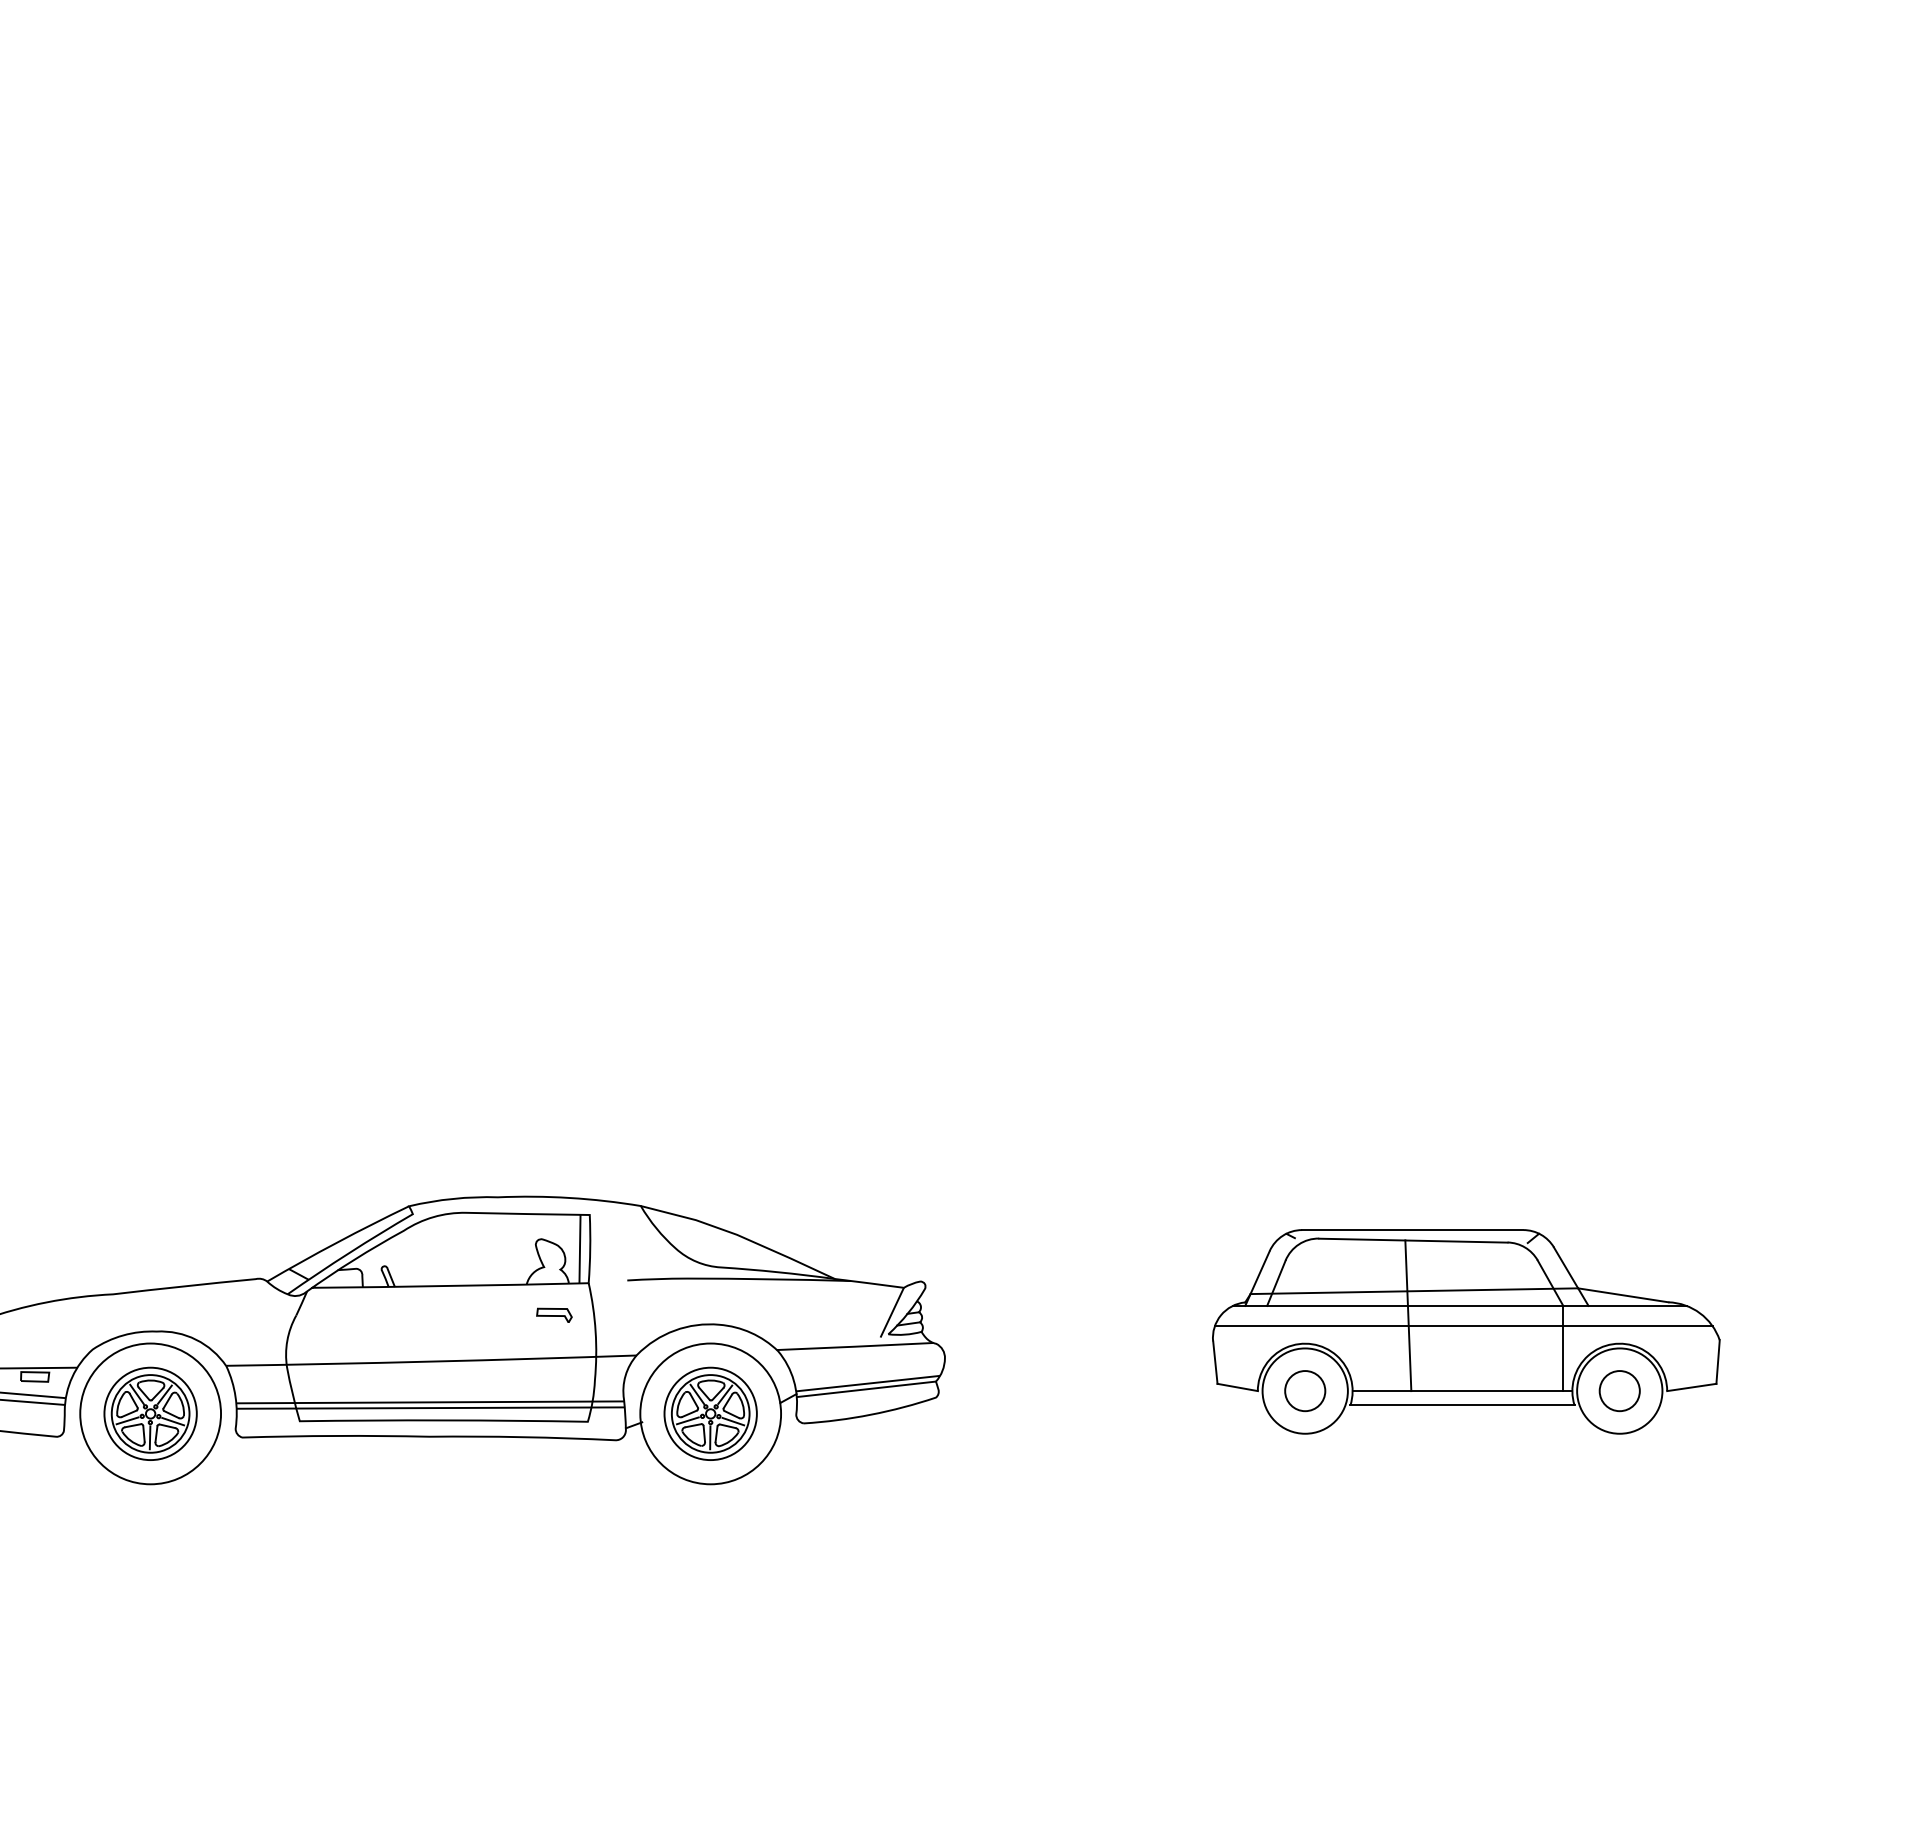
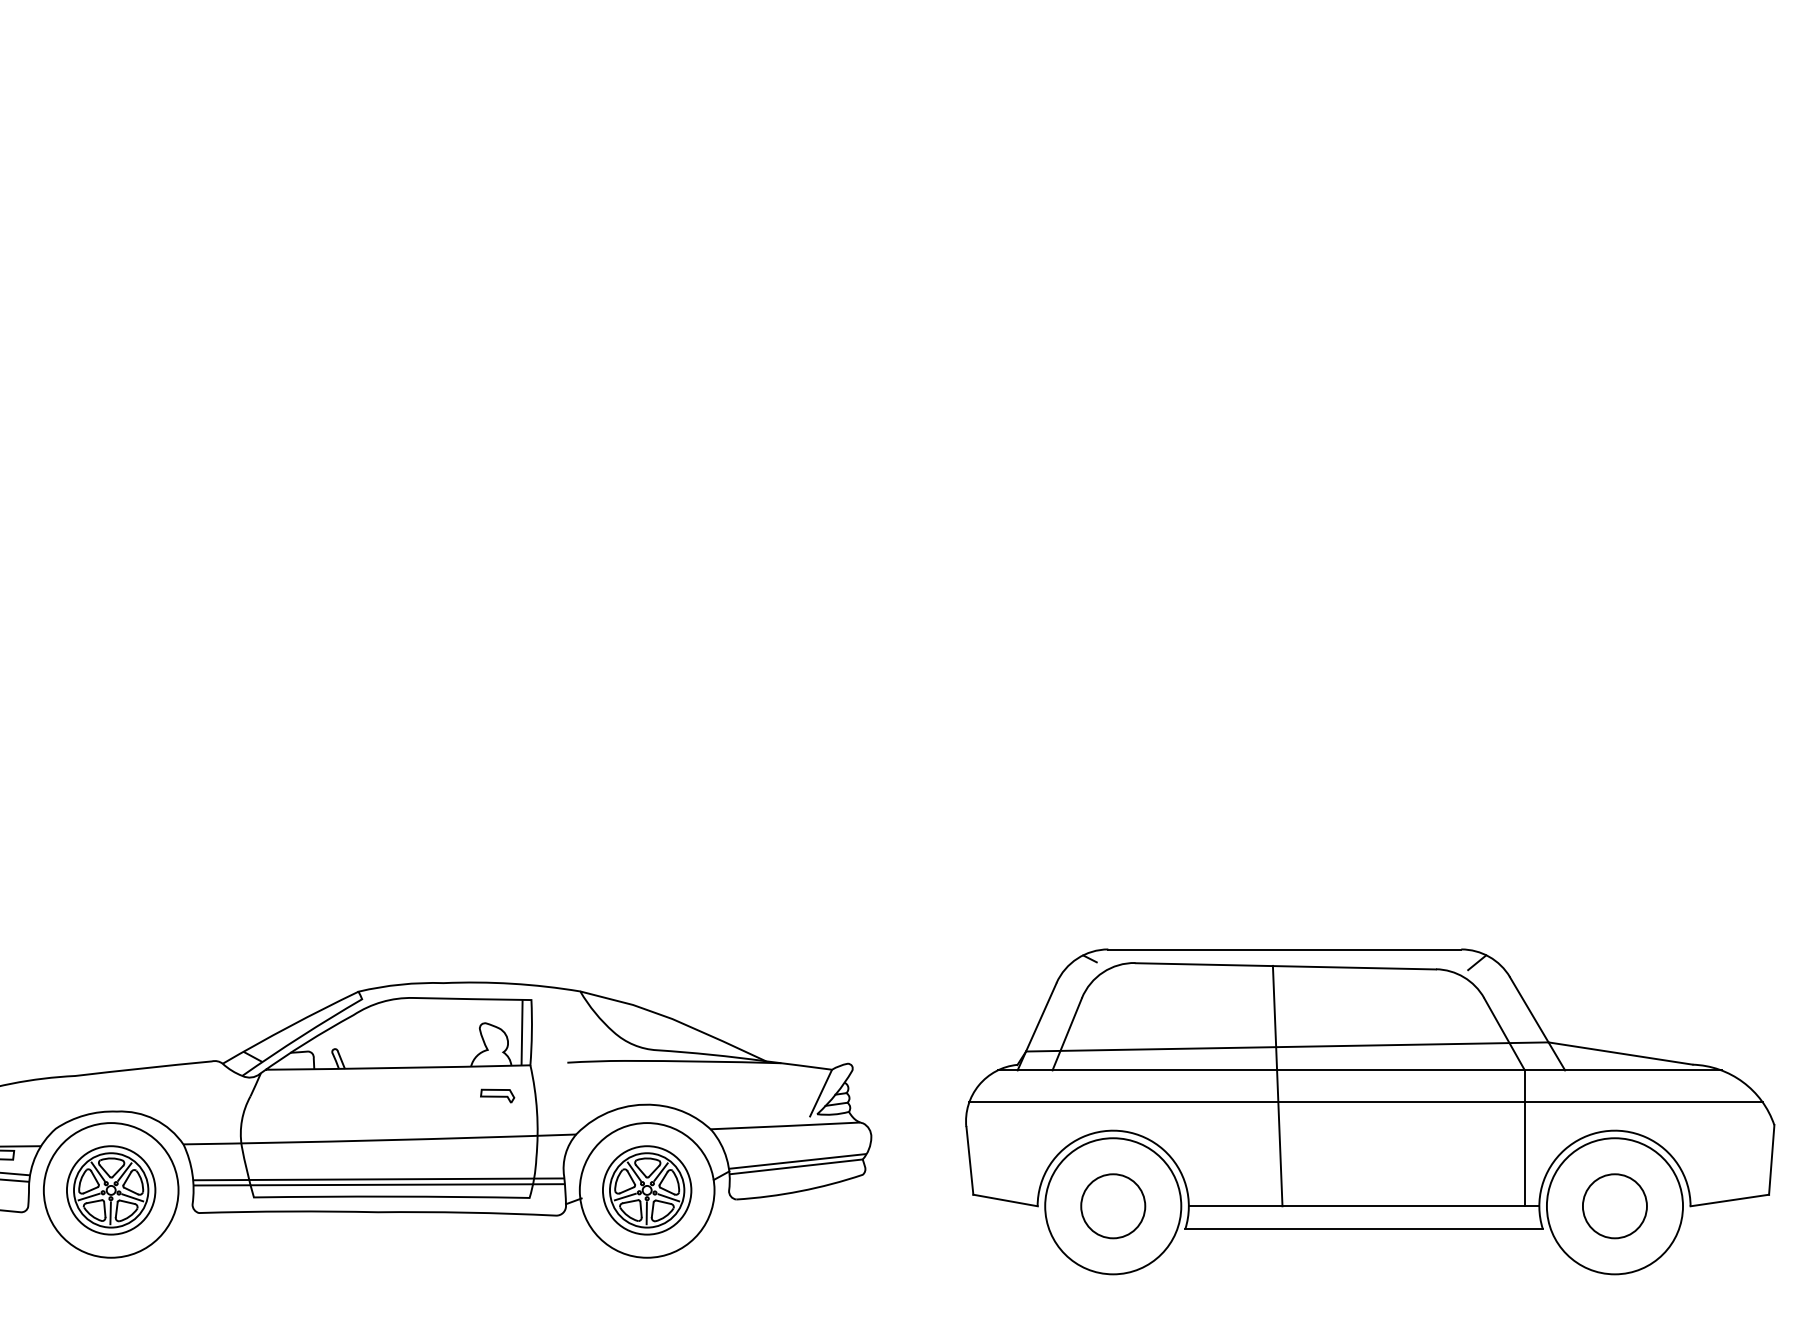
part: (1466, 1331) -> (1370, 1111), size x1.67

